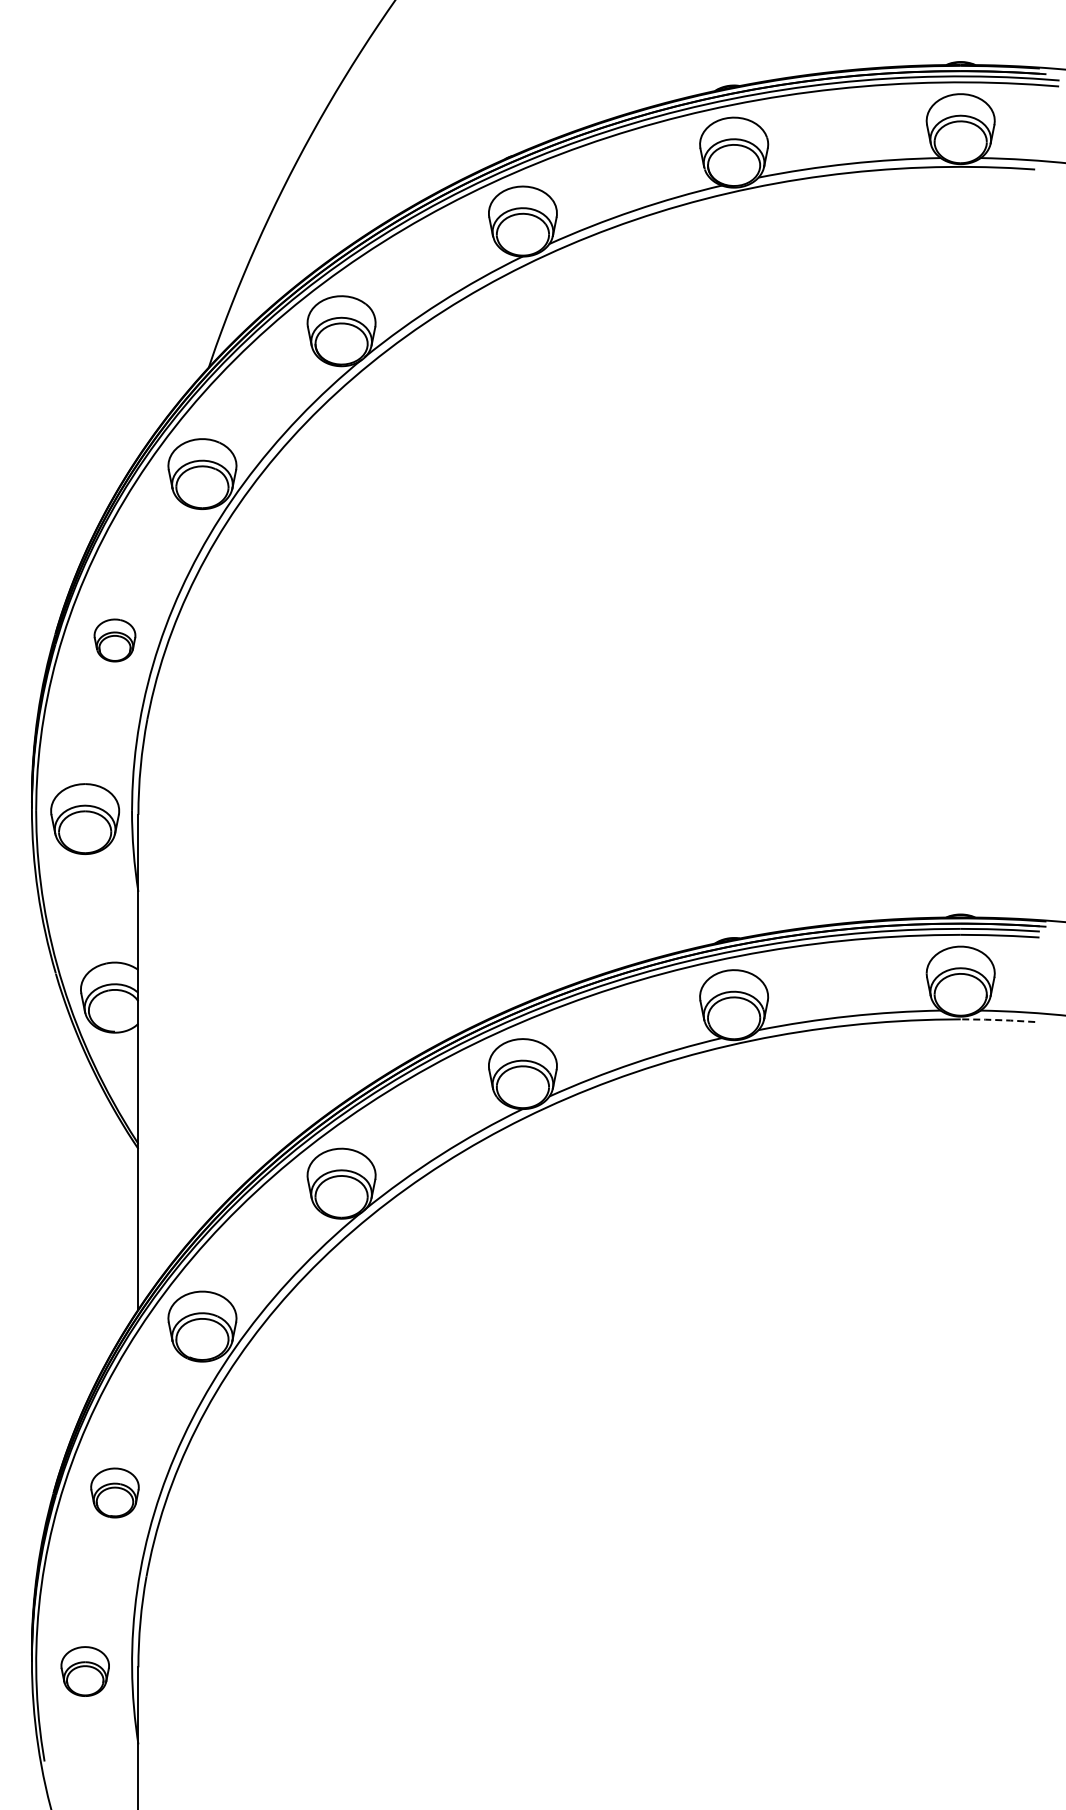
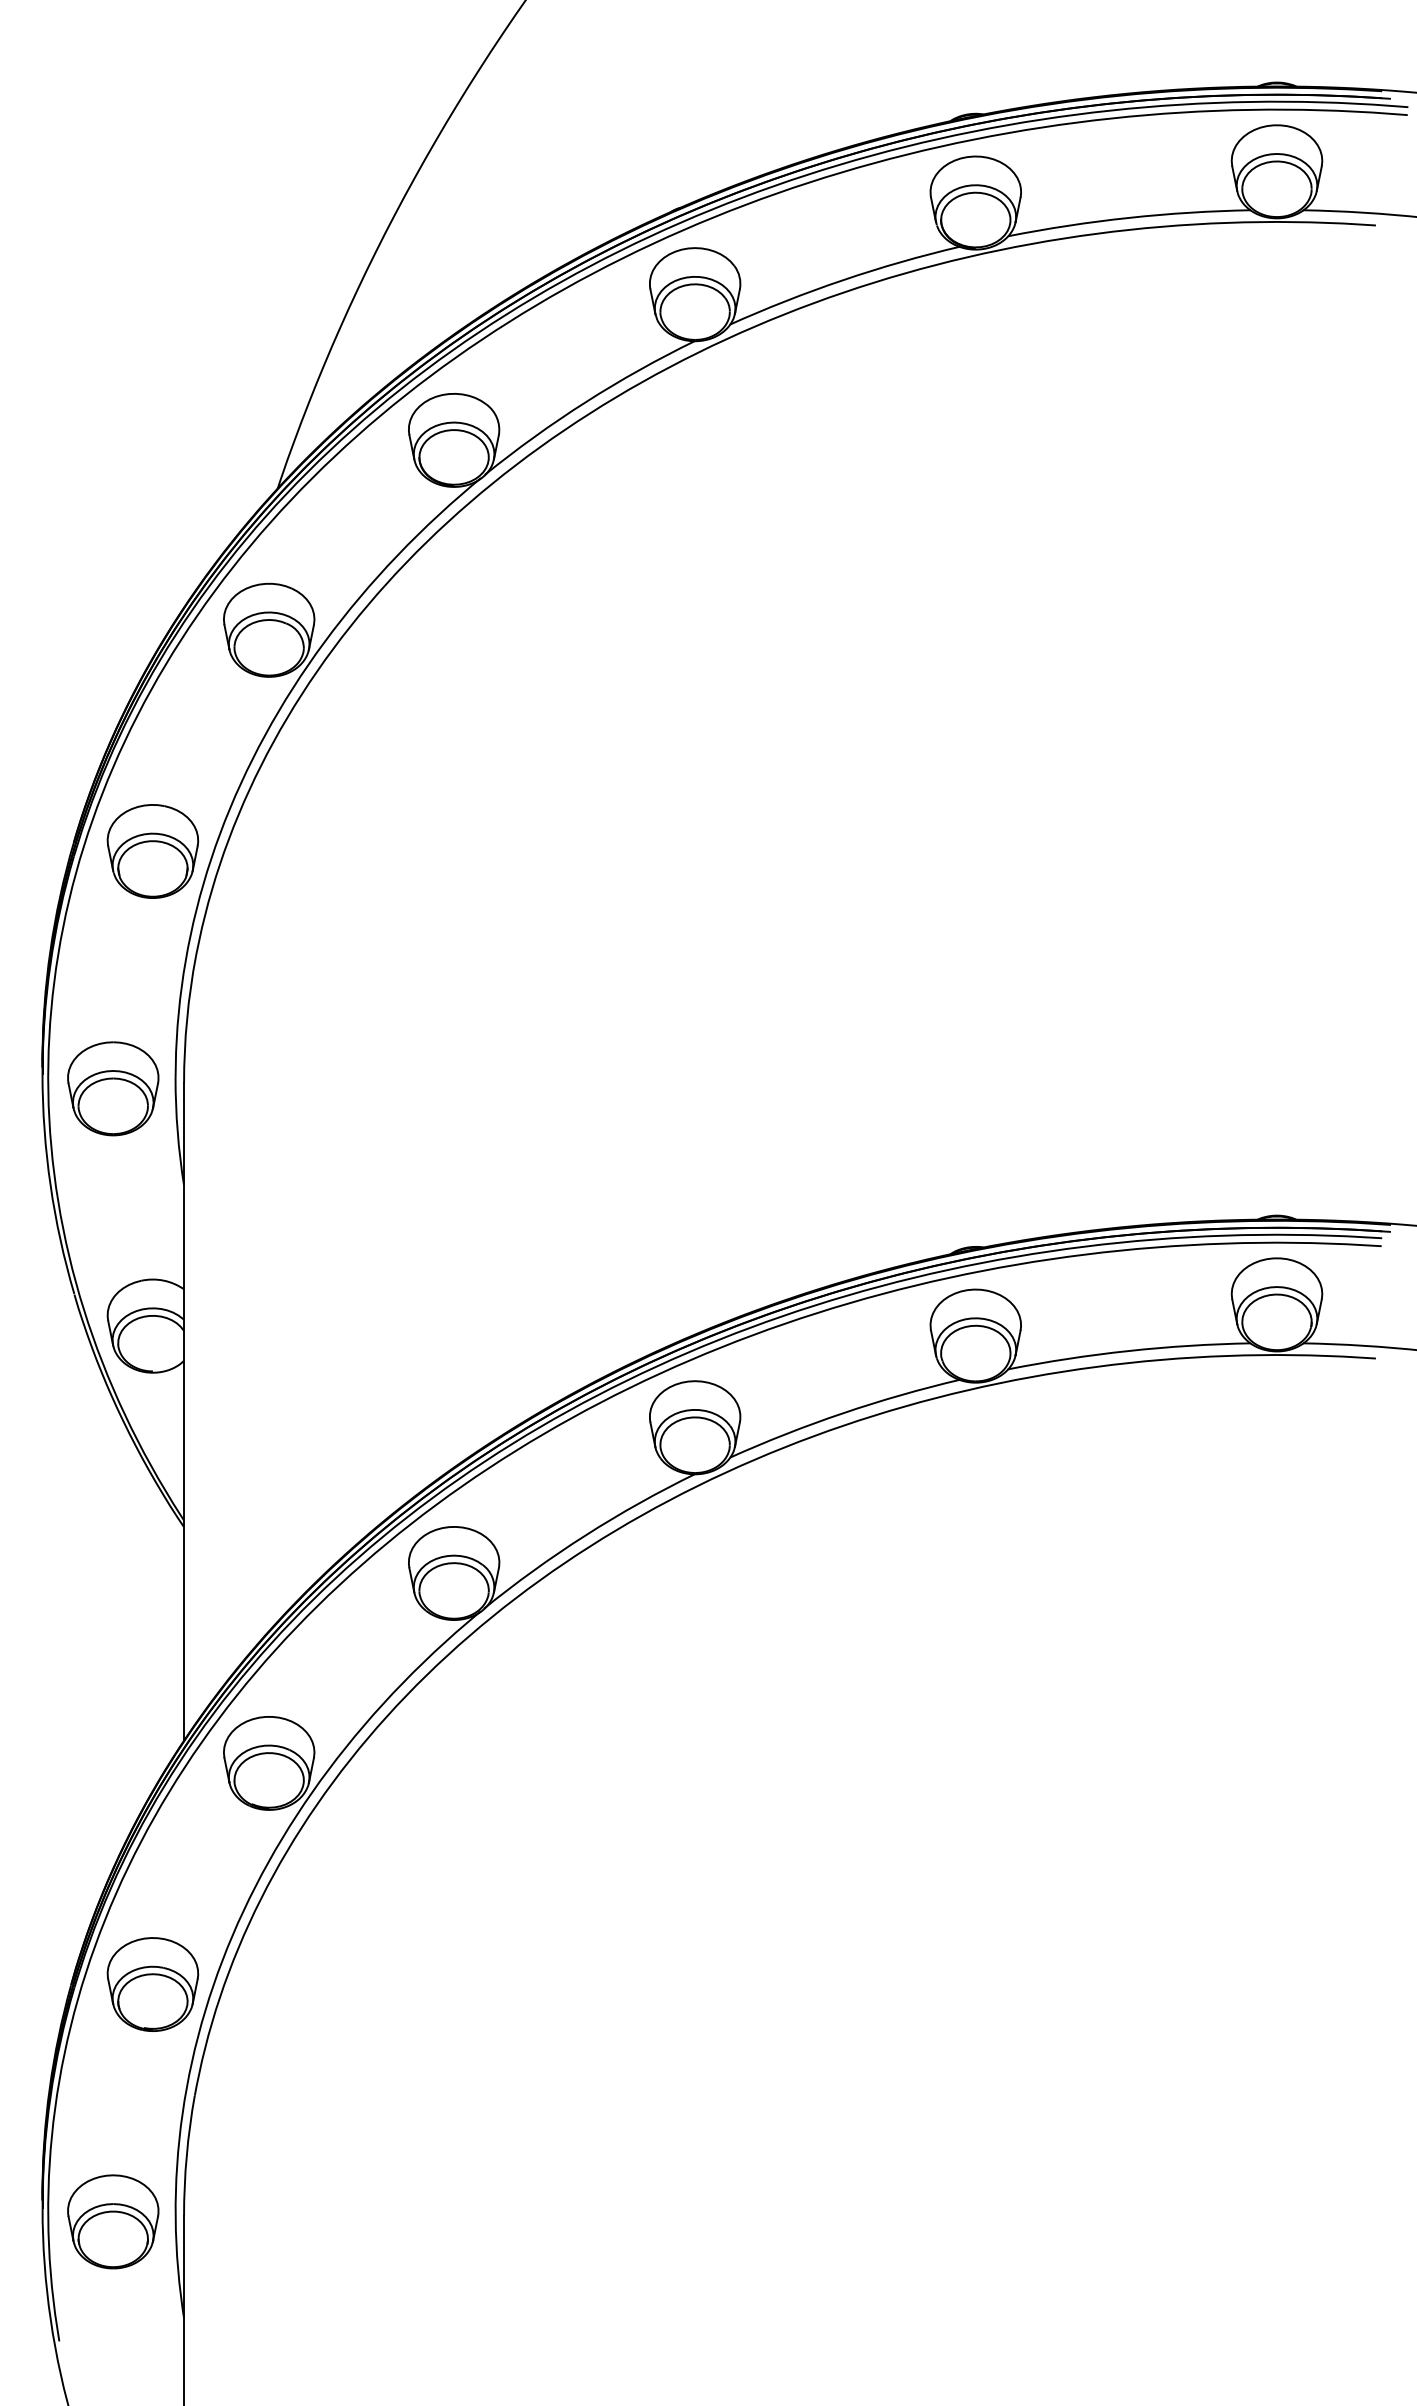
part: (114, 640) -> (152, 851), size x1.67
line: (997, 1020) -> (1325, 1356), dashed -> solid
part: (114, 1492) -> (152, 1983), size x1.43
part: (85, 1671) -> (113, 2221), size x1.43

